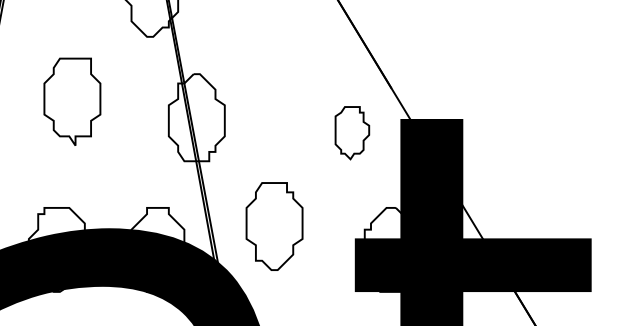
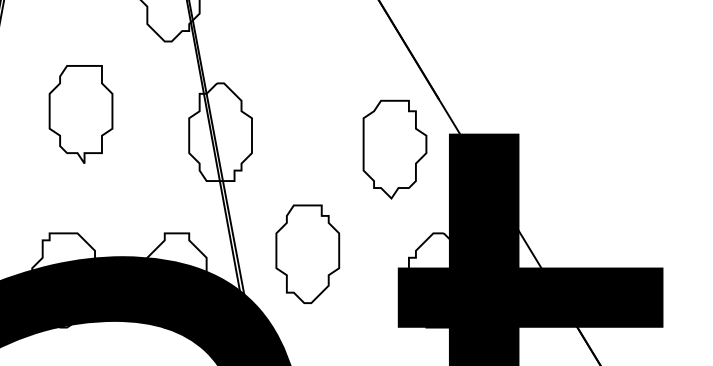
part: (352, 132) -> (395, 148), size x1.67

